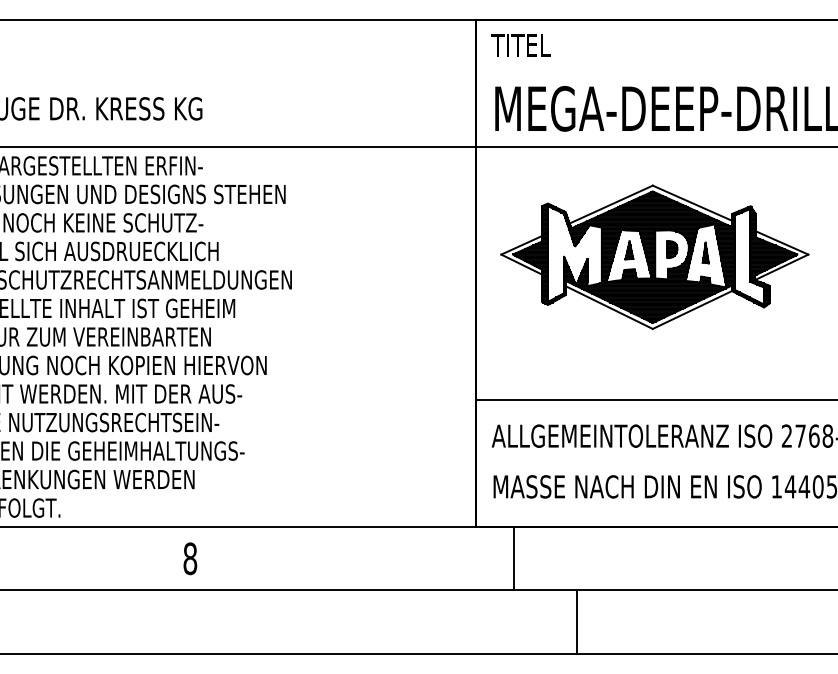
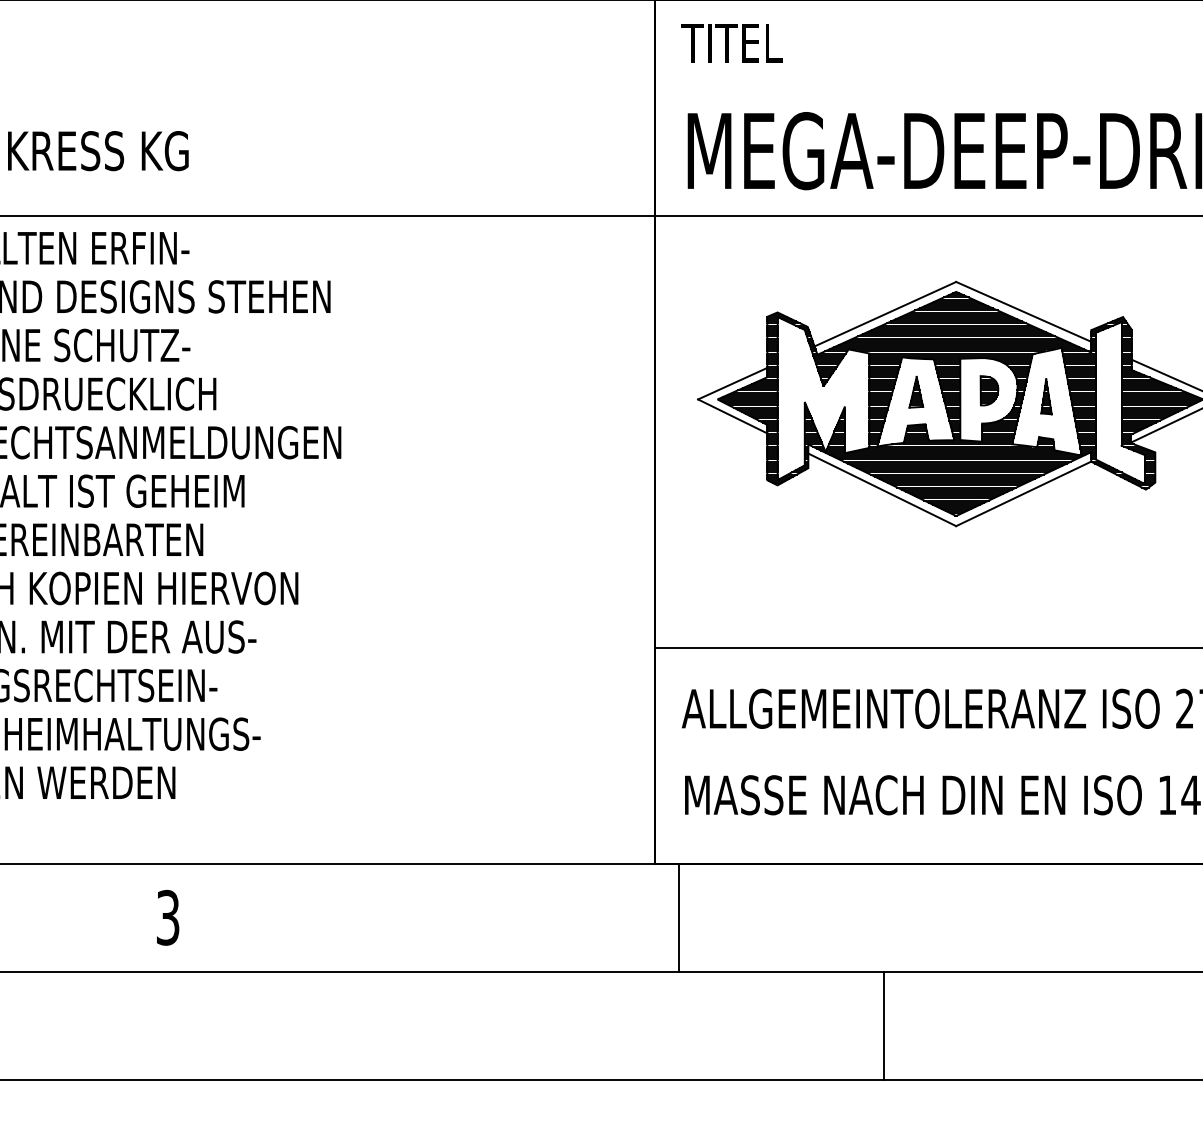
text: (190, 558) -> (168, 917), 8 -> 3
line: (514, 558) -> (679, 917), moved
line: (577, 621) -> (884, 1024), moved

